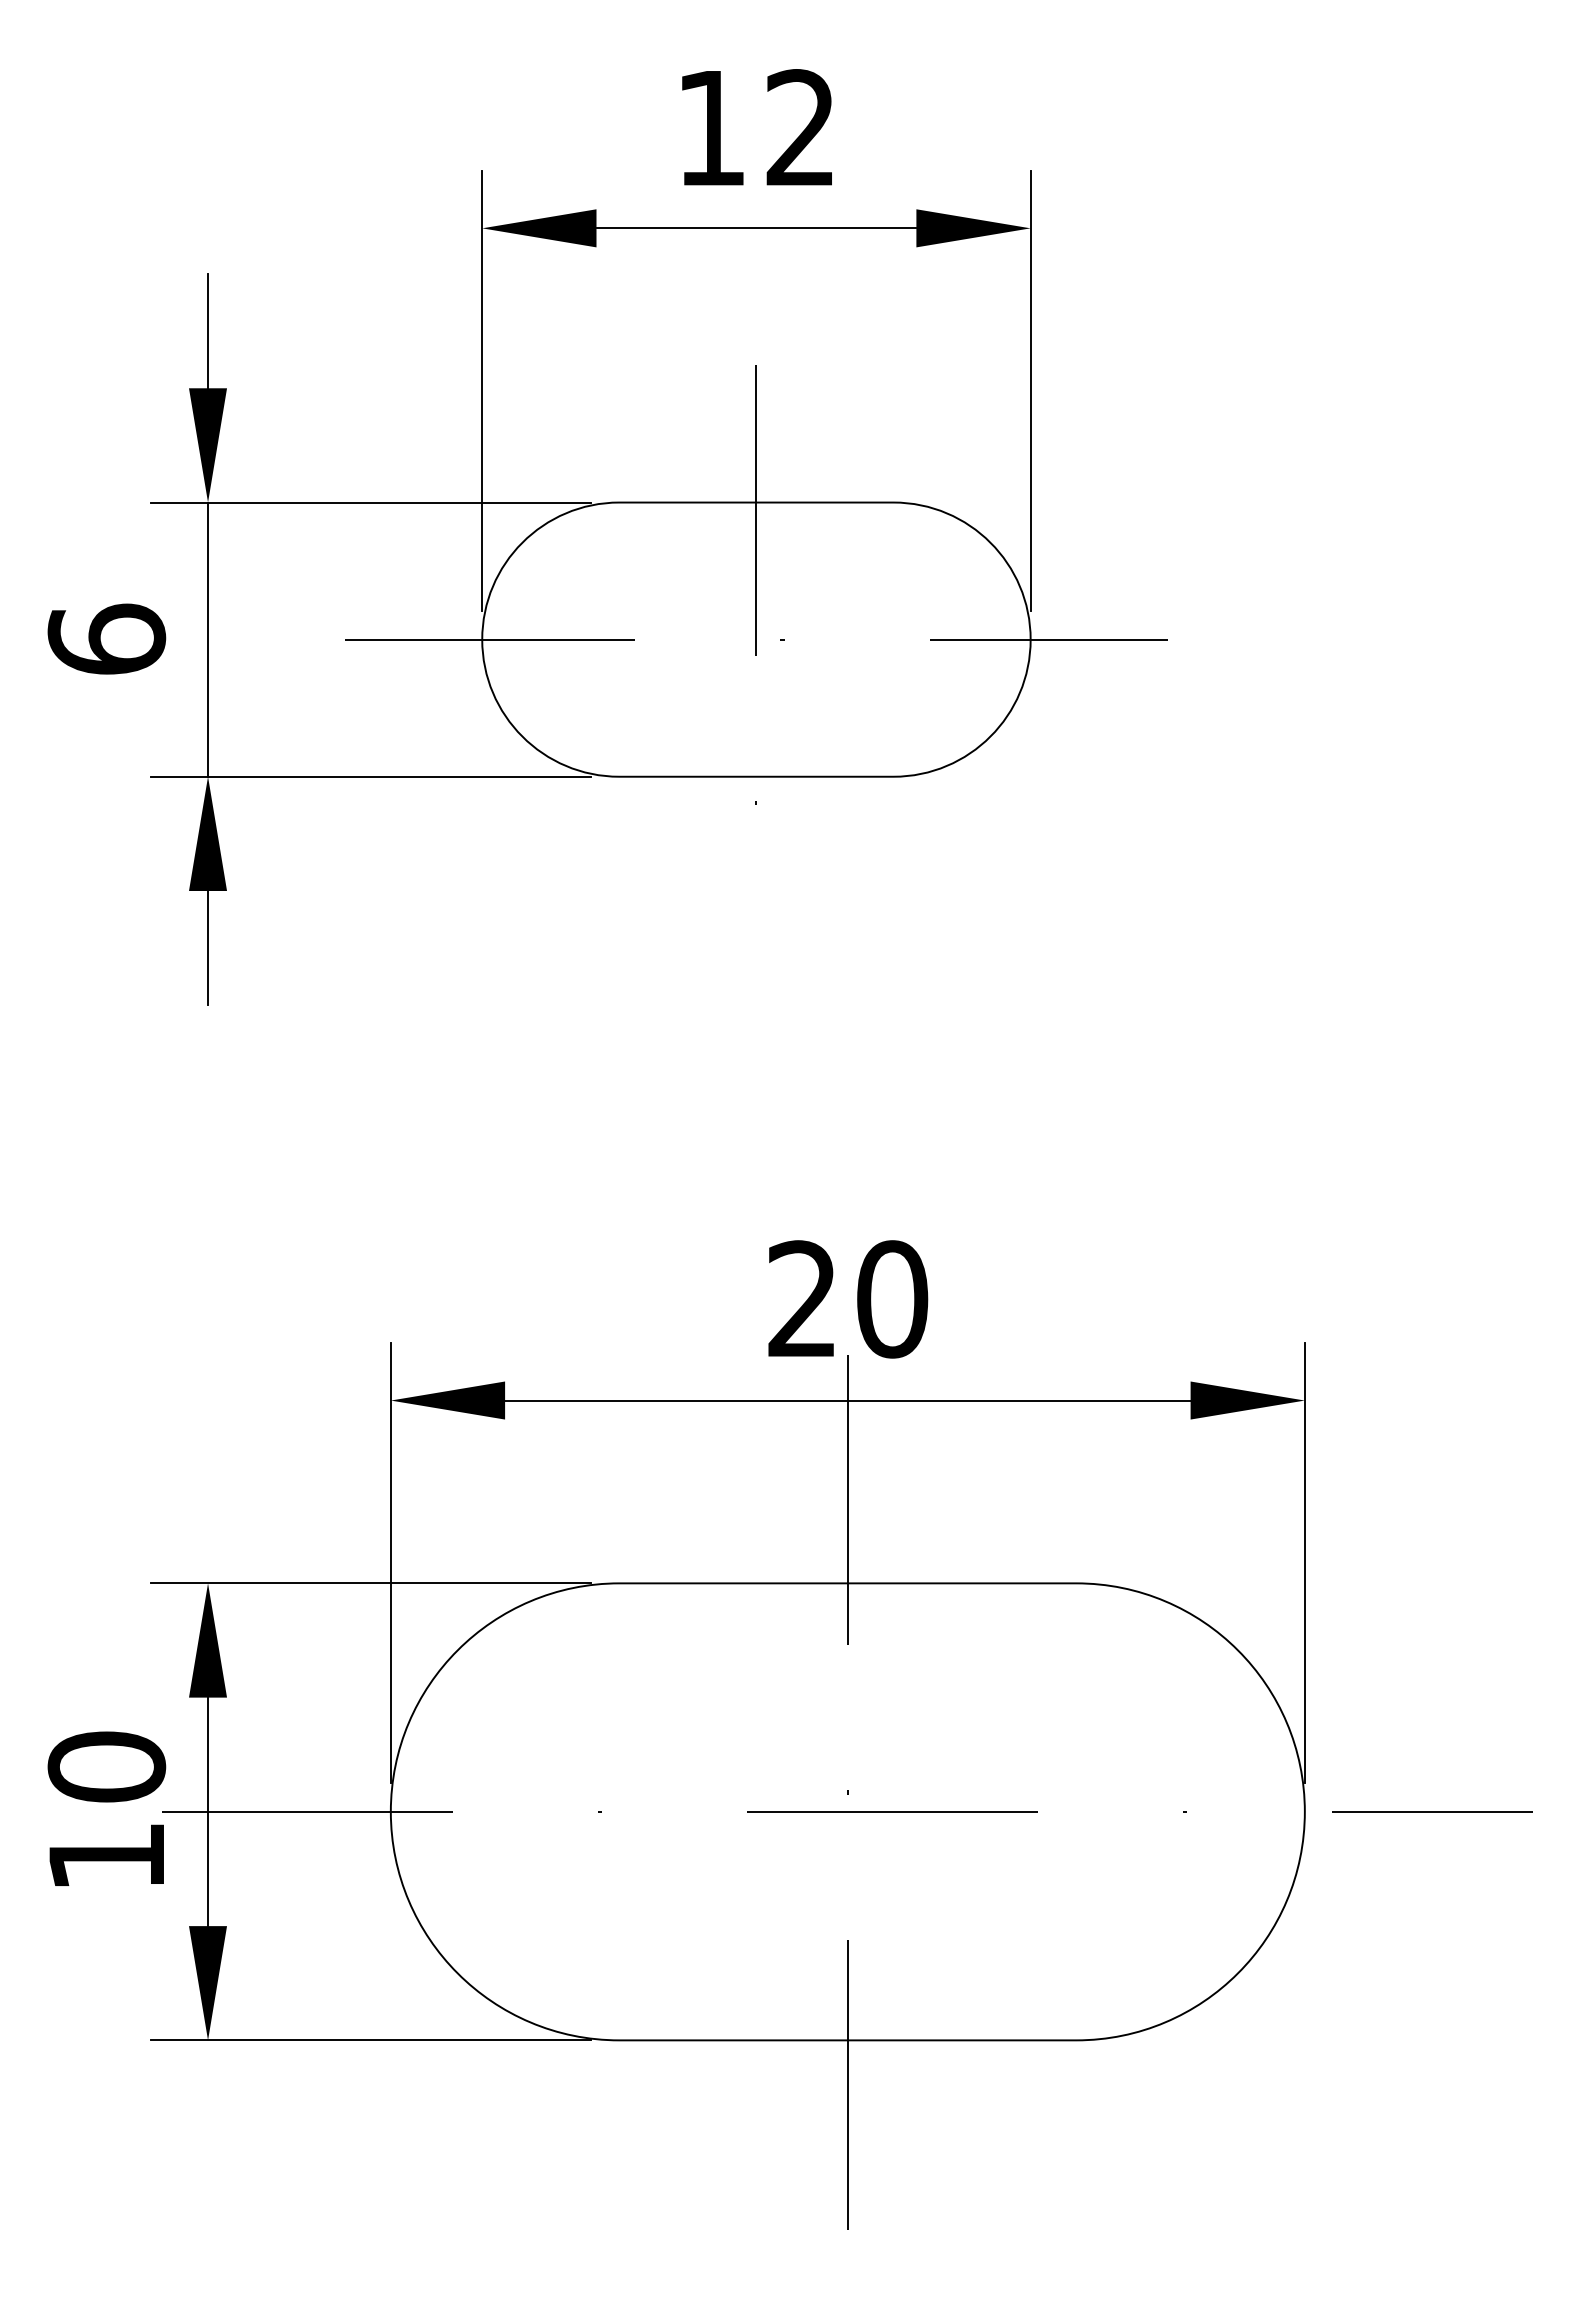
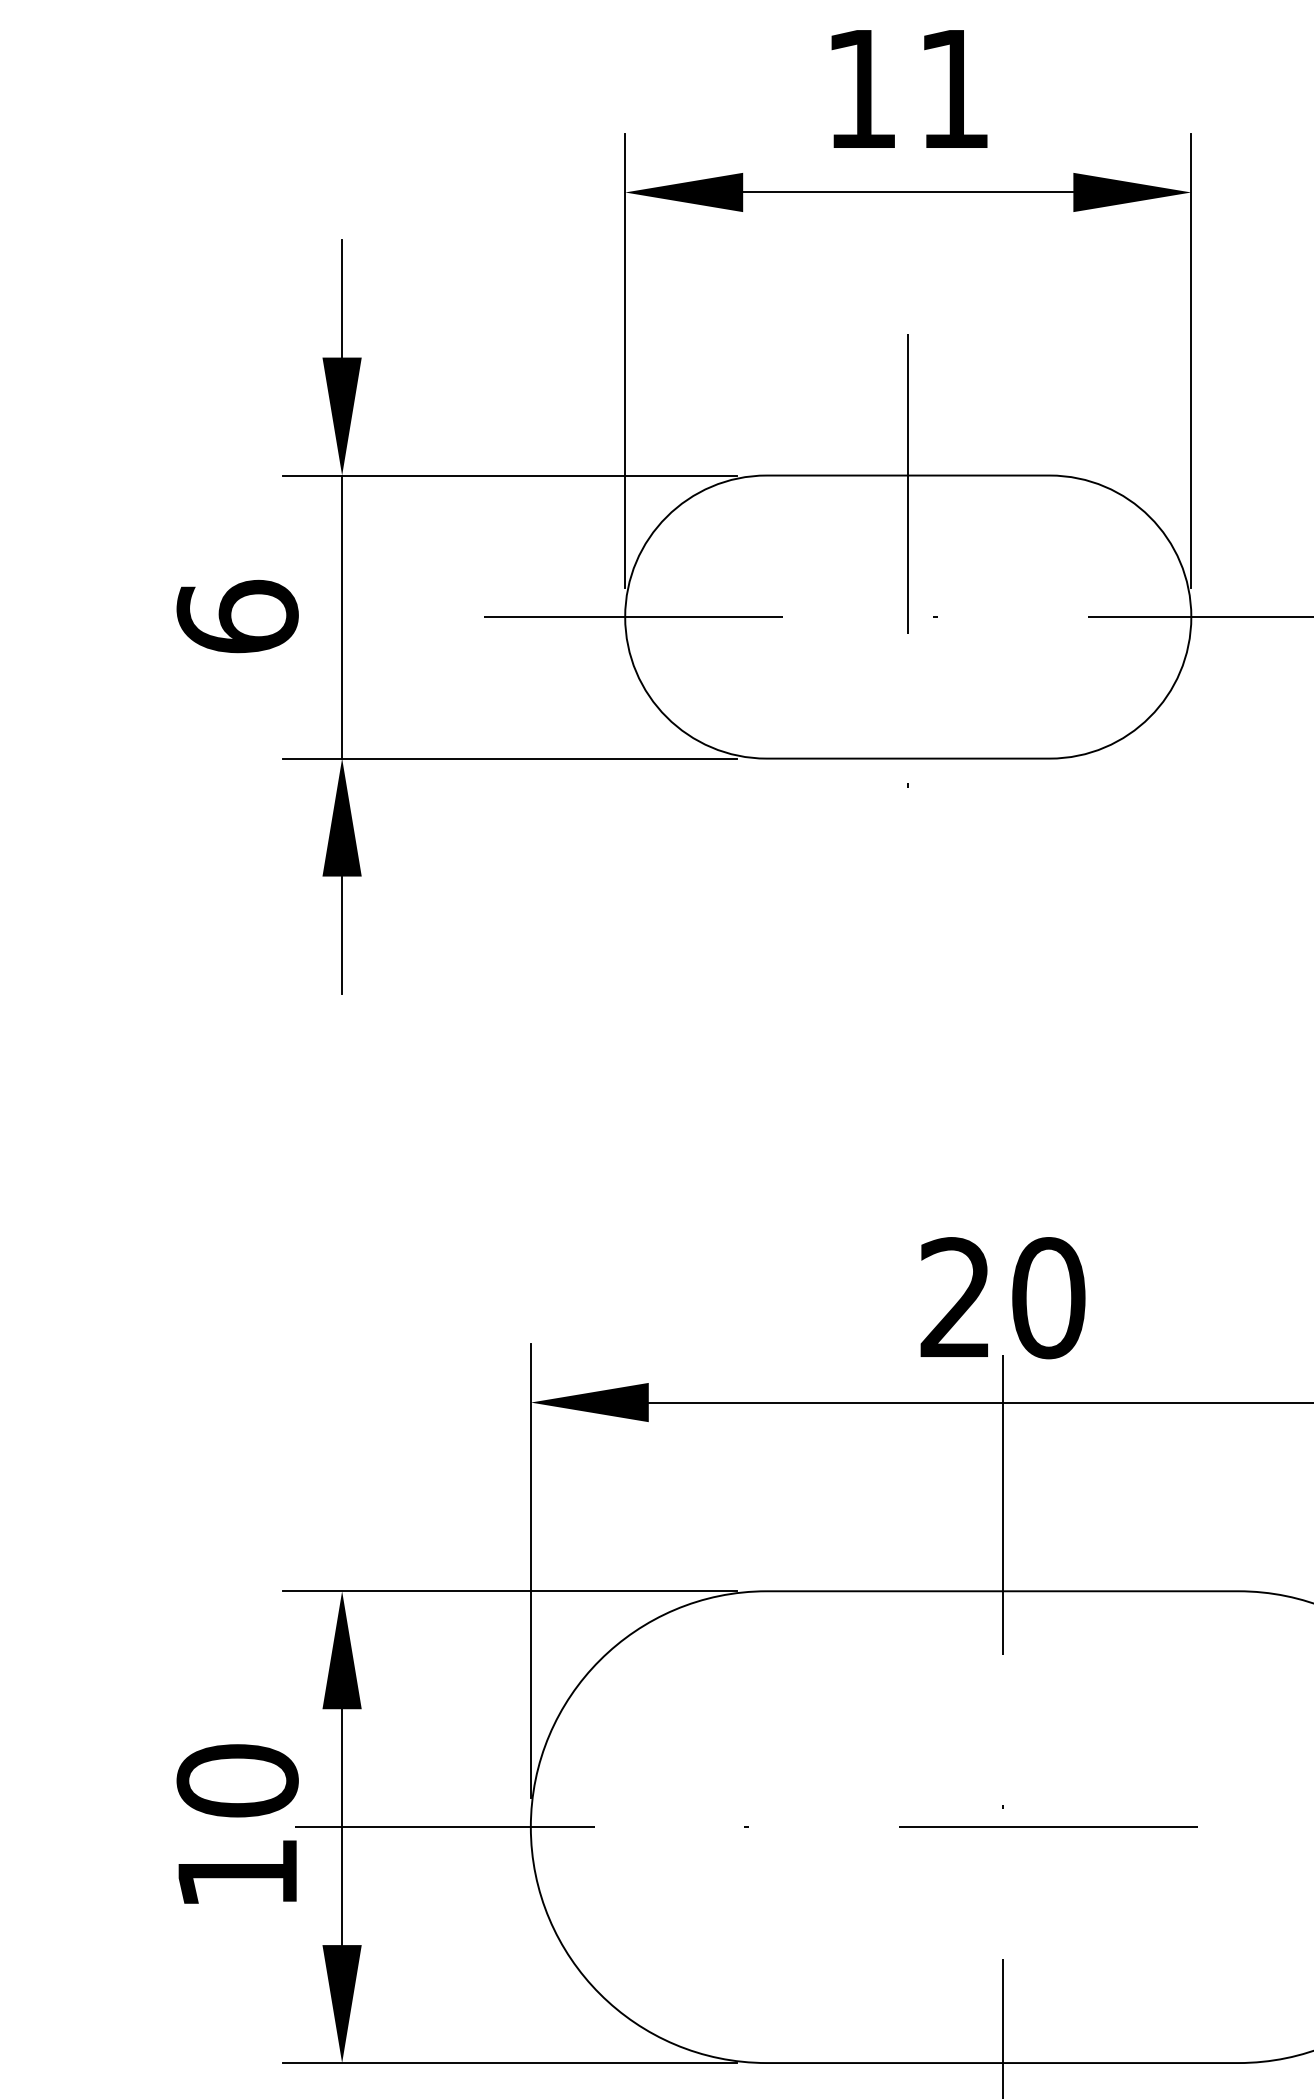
text: (799, 127) -> (952, 88), 12 -> 11

